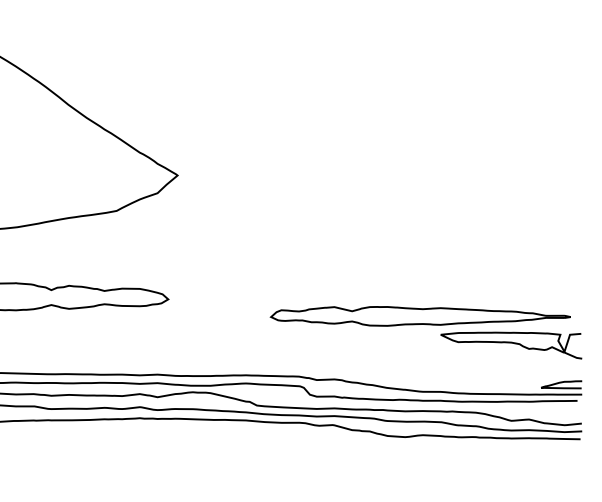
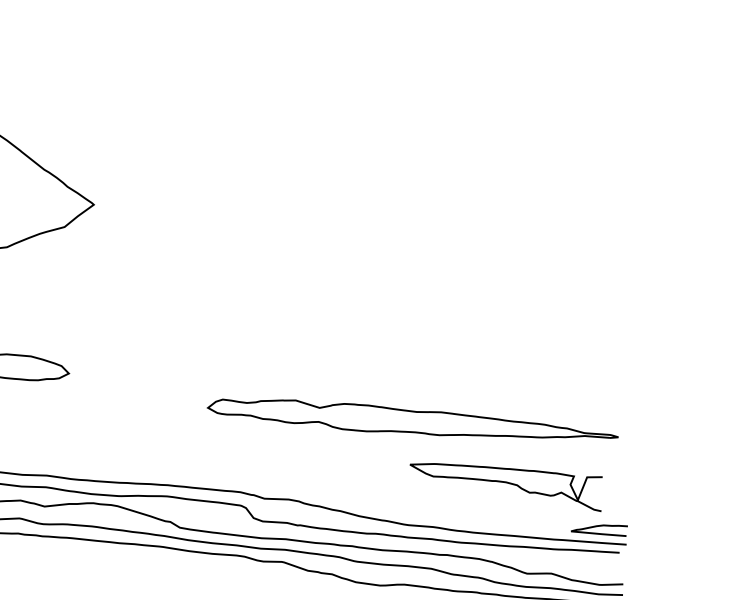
curve: (511, 343) -> (506, 483), moved

